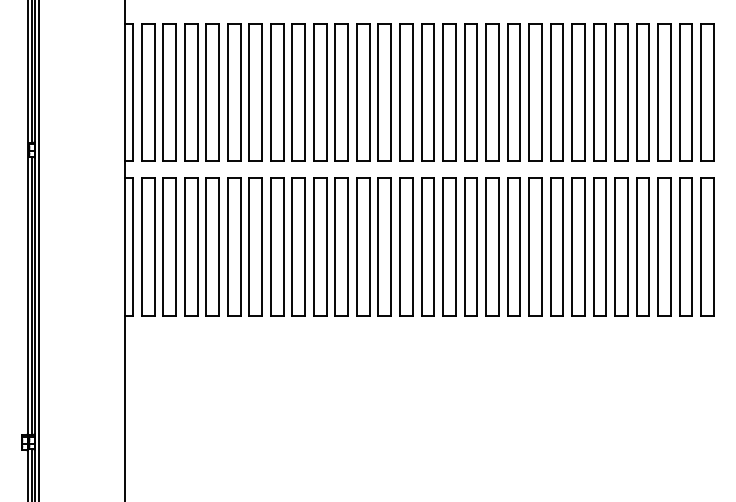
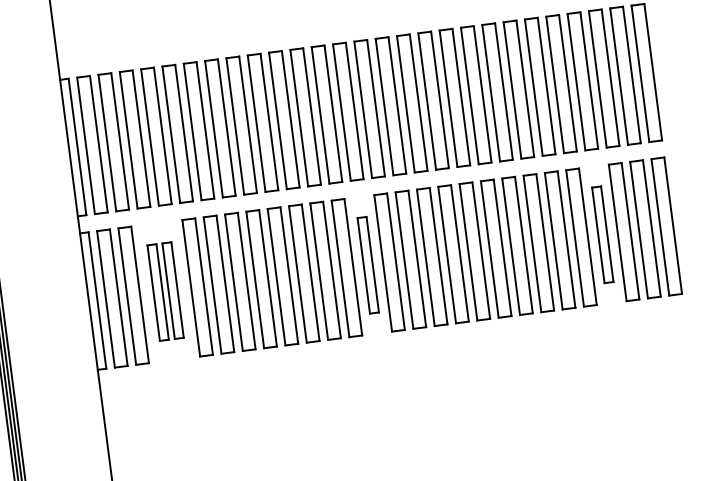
part: (201, 246) -> (164, 291), size x0.7
part: (406, 246) -> (368, 264), size x0.7
part: (642, 246) -> (602, 234), size x0.7

